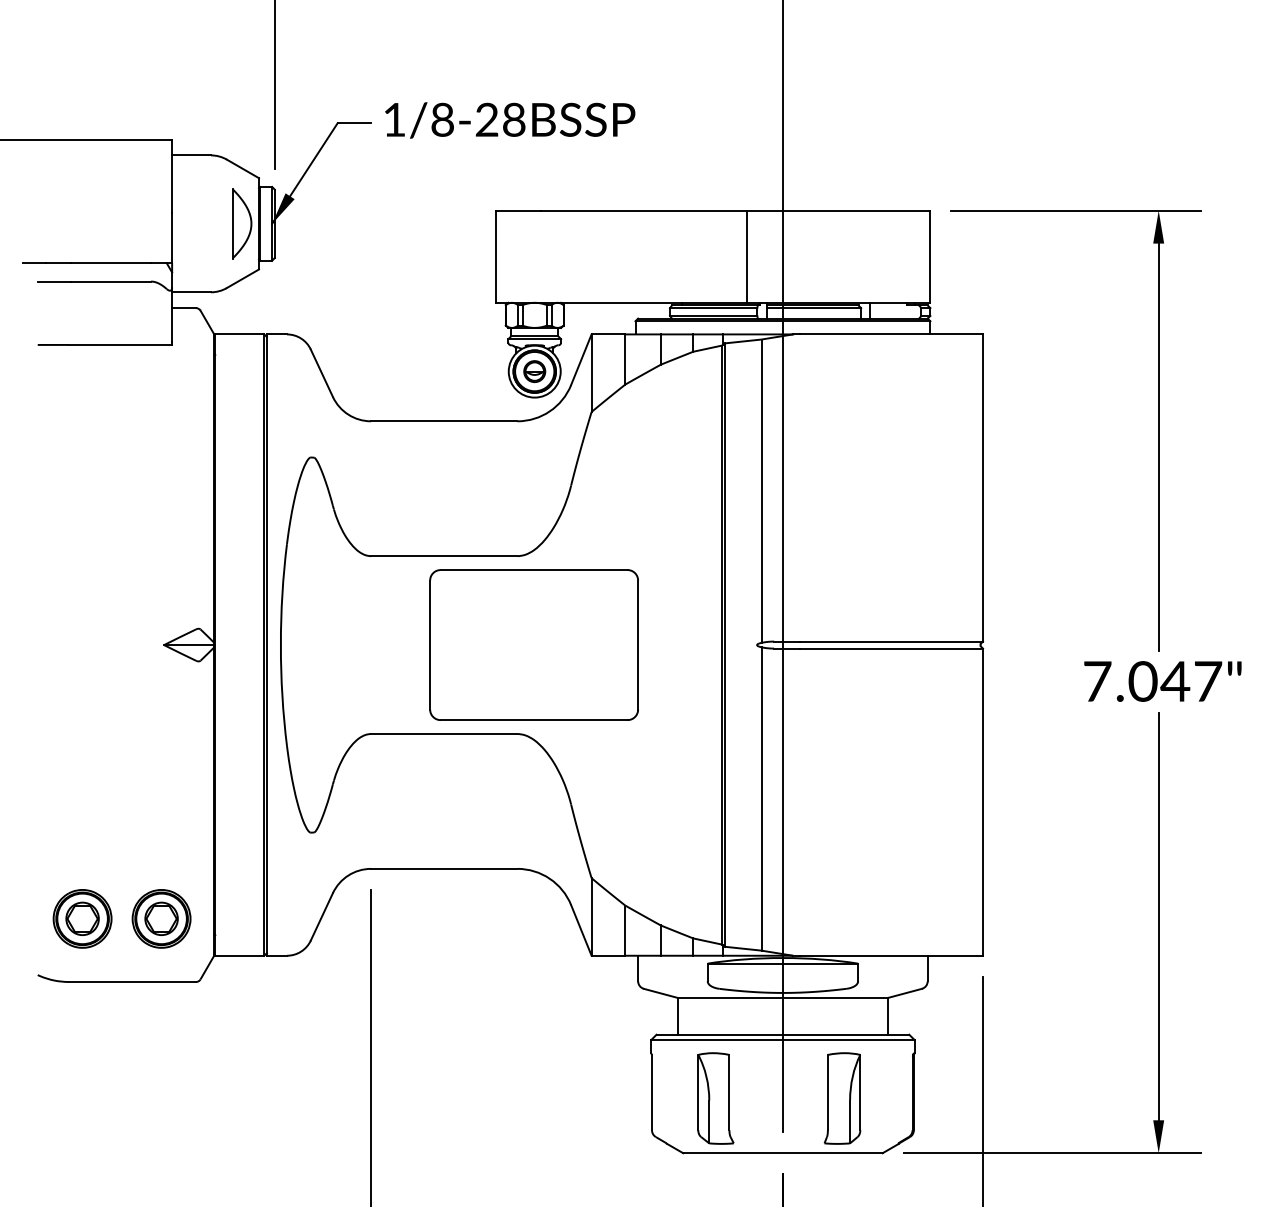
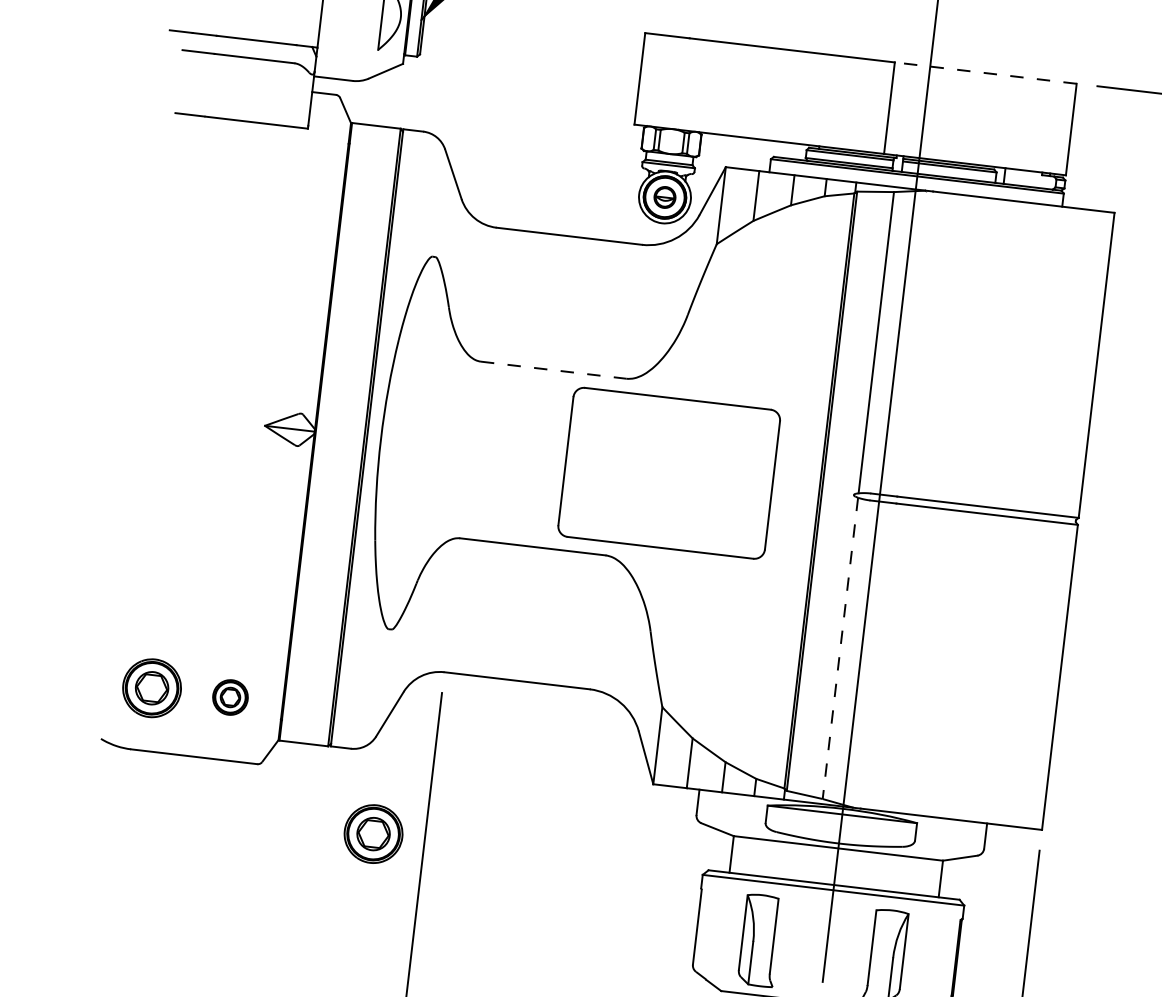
line: (838, 210) -> (985, 72), solid -> dashed
line: (444, 556) -> (553, 370), solid -> dashed
part: (533, 644) -> (668, 472), moved
line: (761, 799) -> (840, 648), solid -> dashed
part: (161, 918) -> (230, 697), size x0.6
part: (319, 1037) -> (373, 833), added

